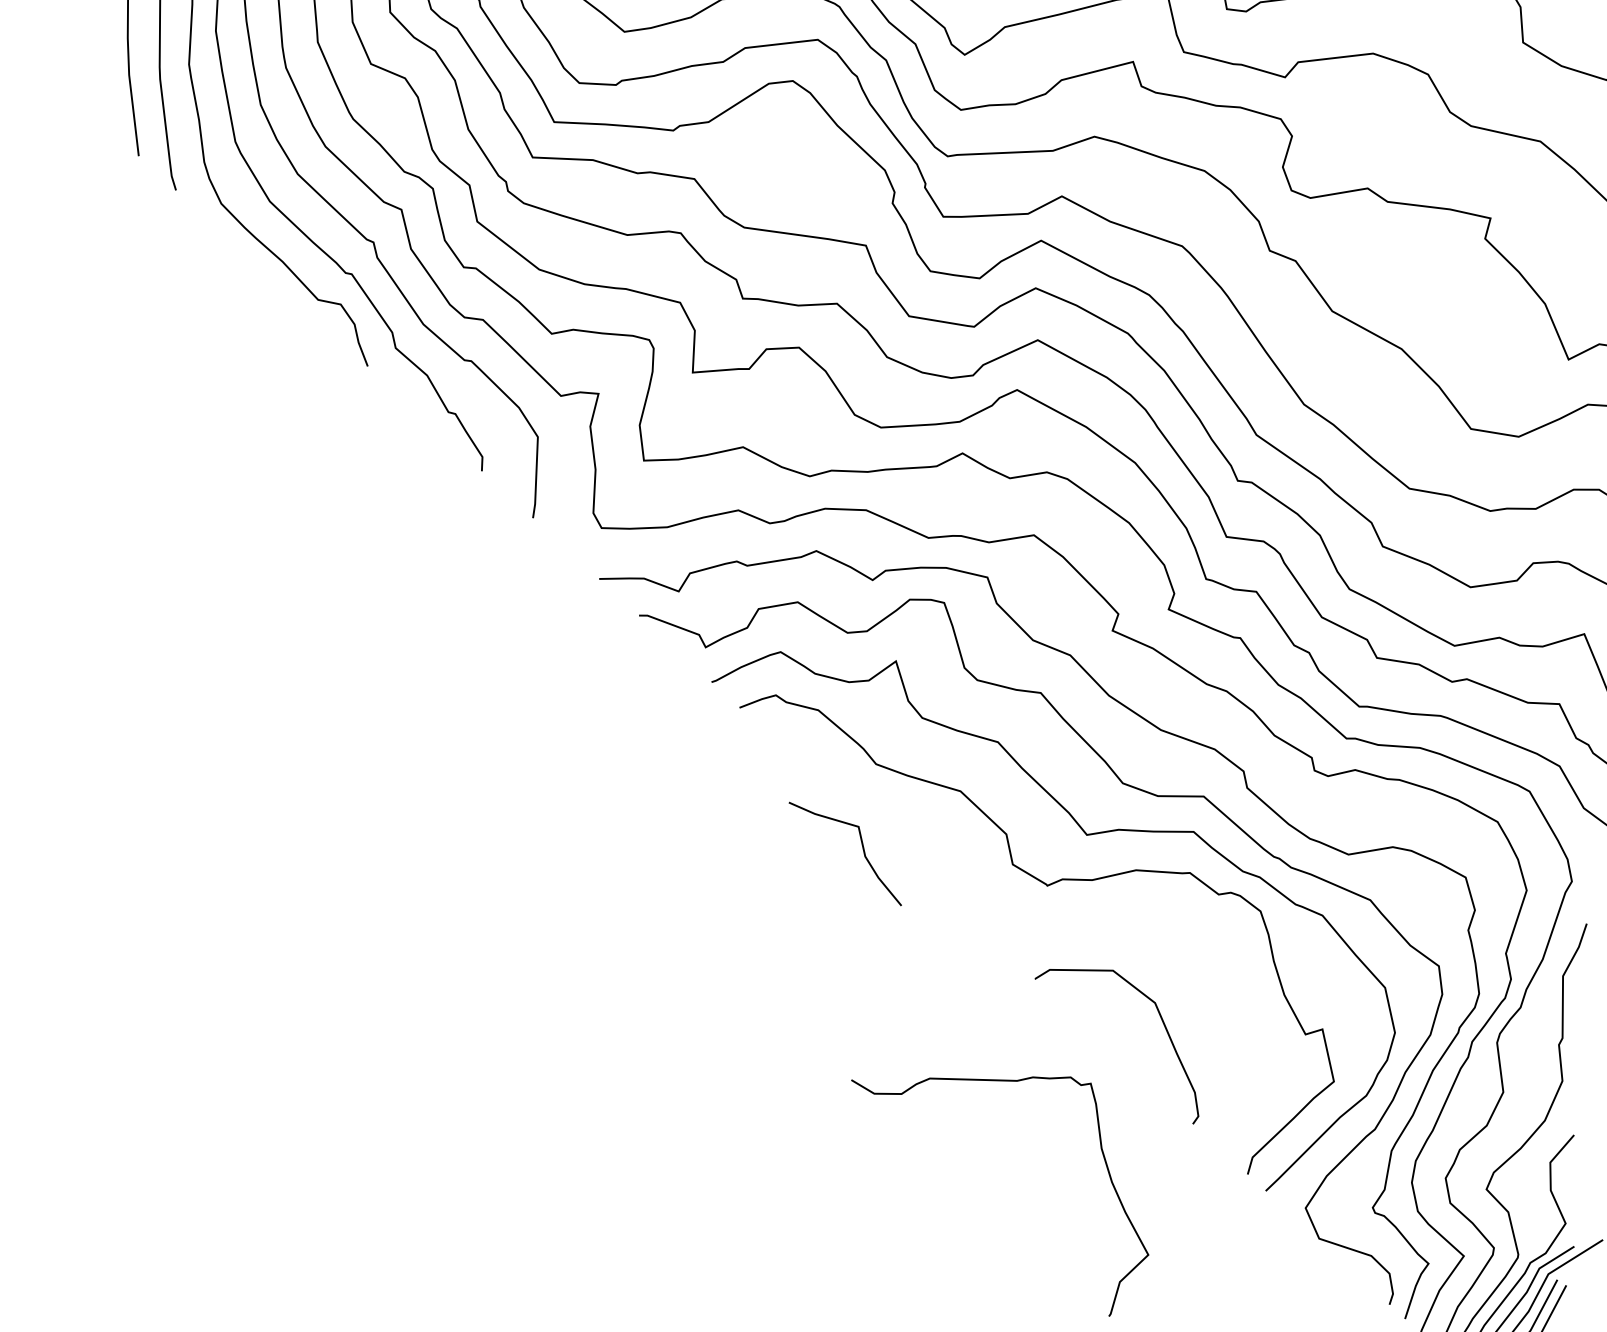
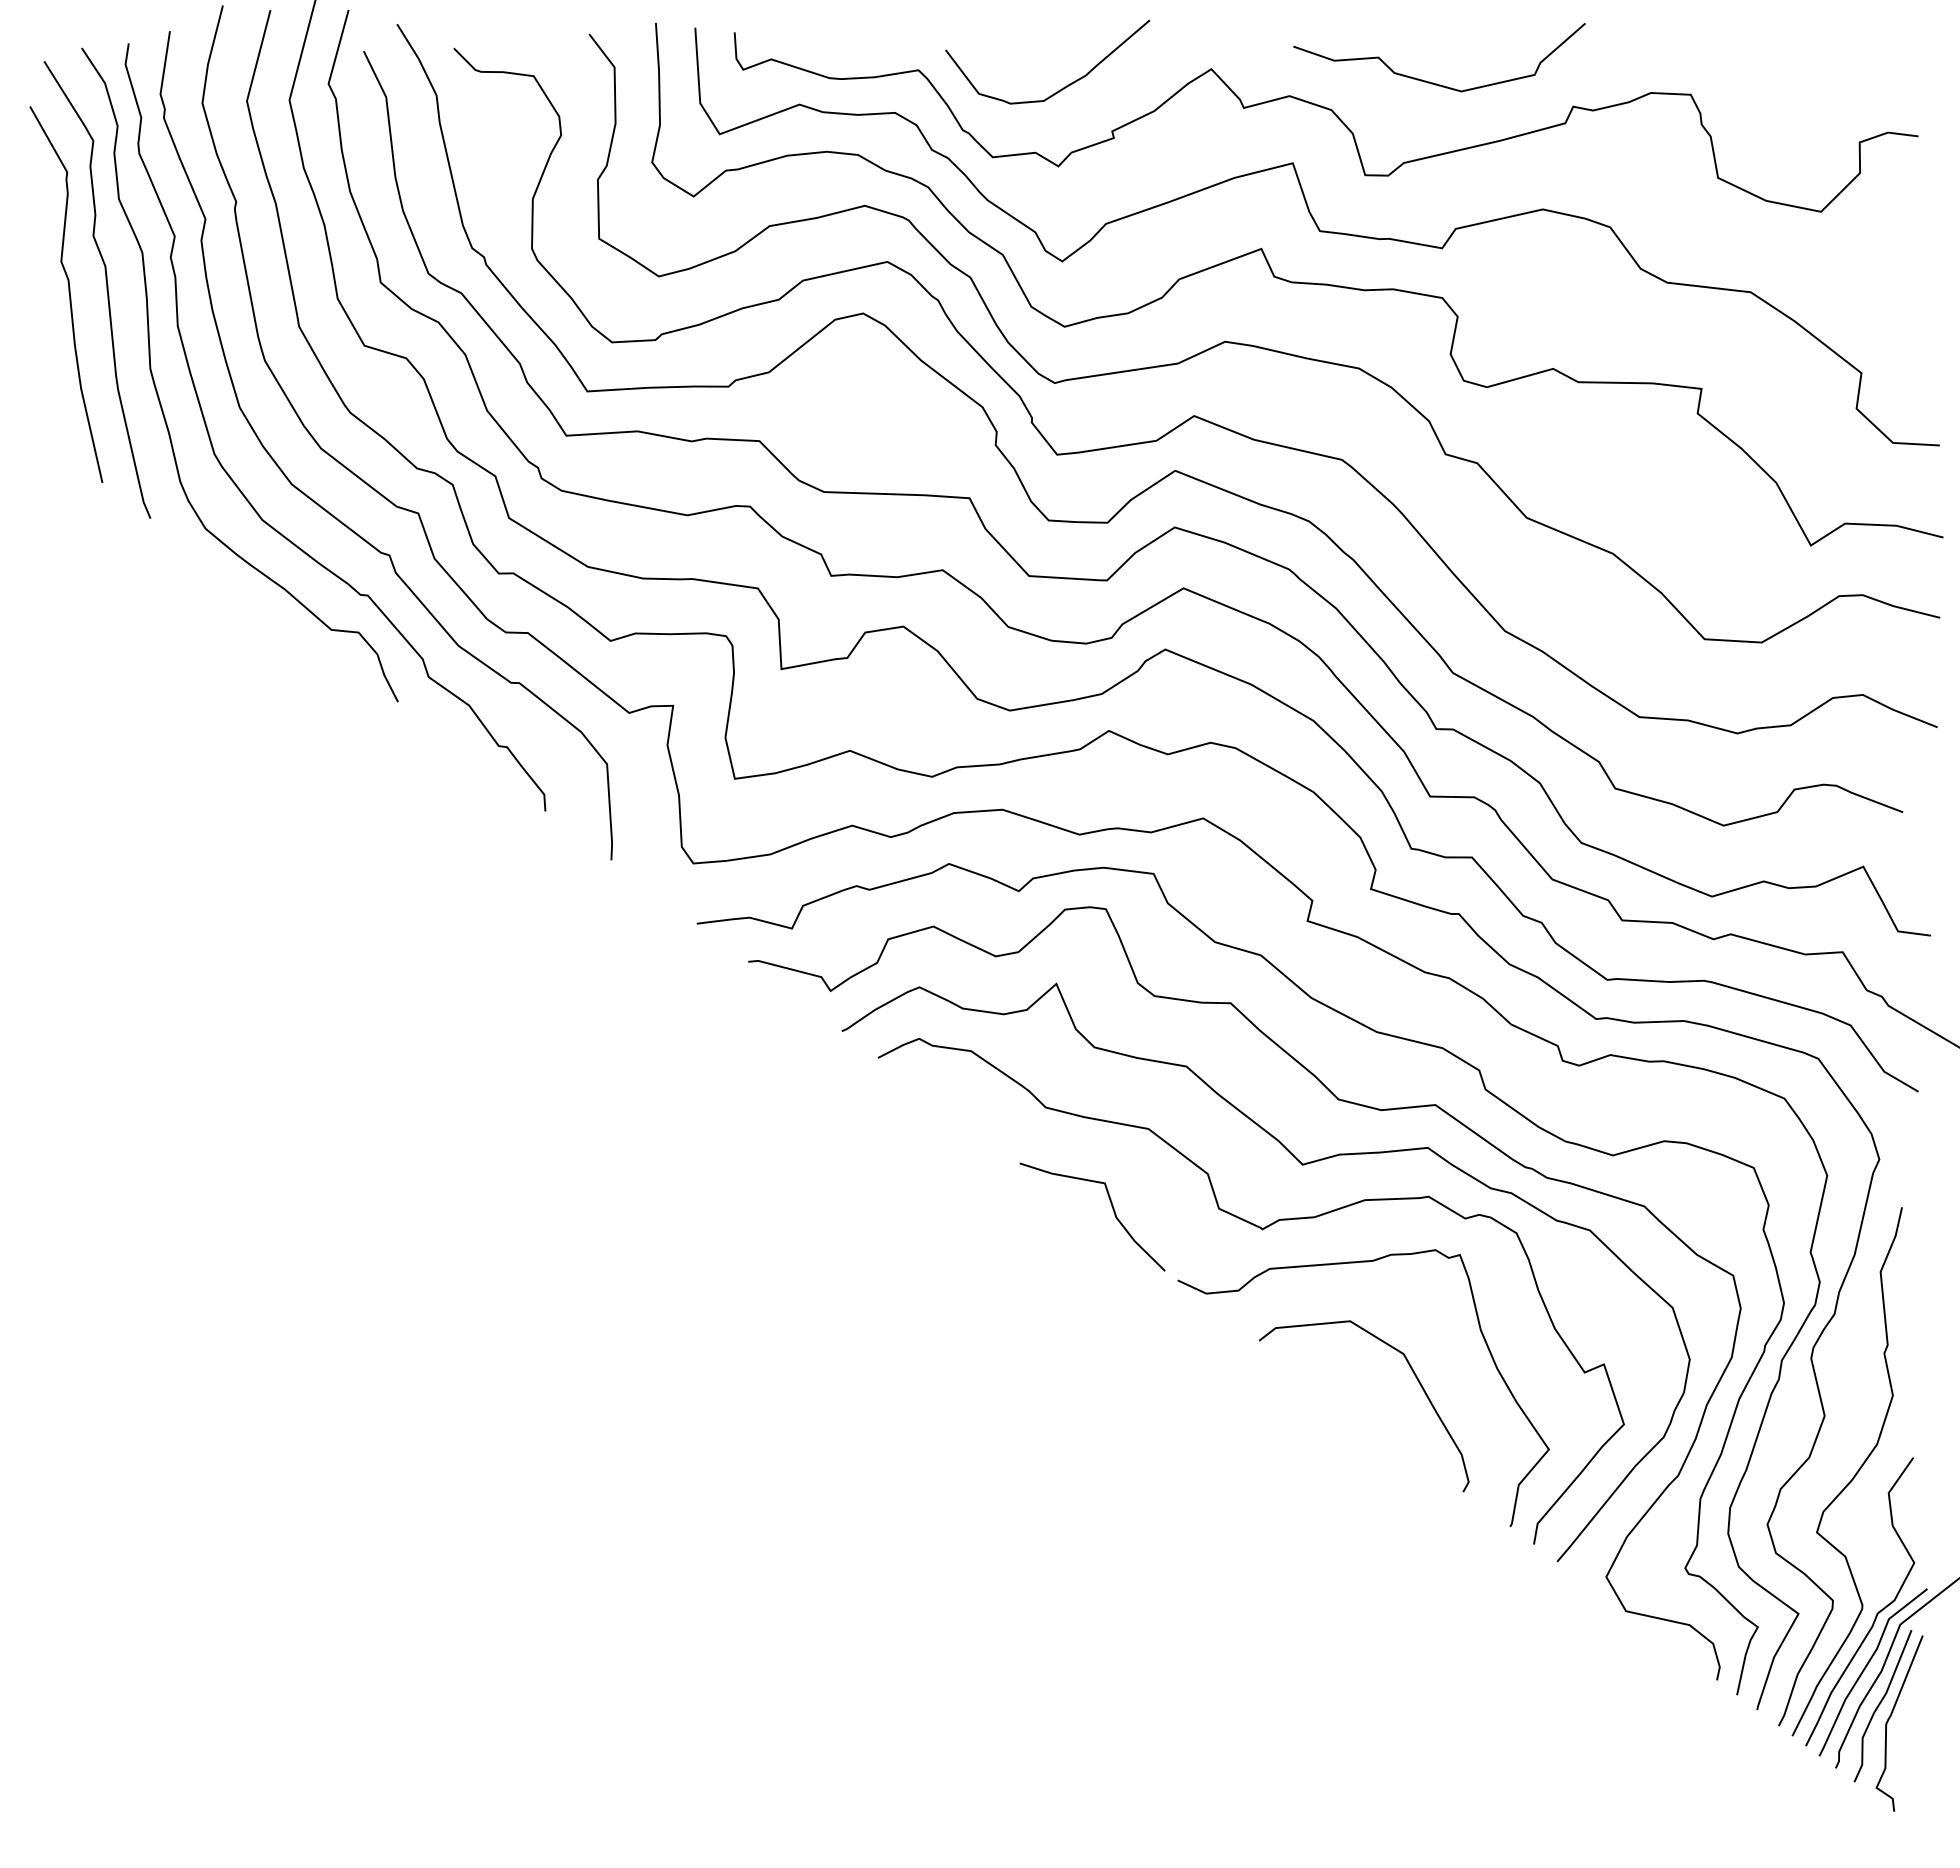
curve: (862, 849) -> (1112, 1209), moved
curve: (1002, 1081) -> (1355, 1263), moved

